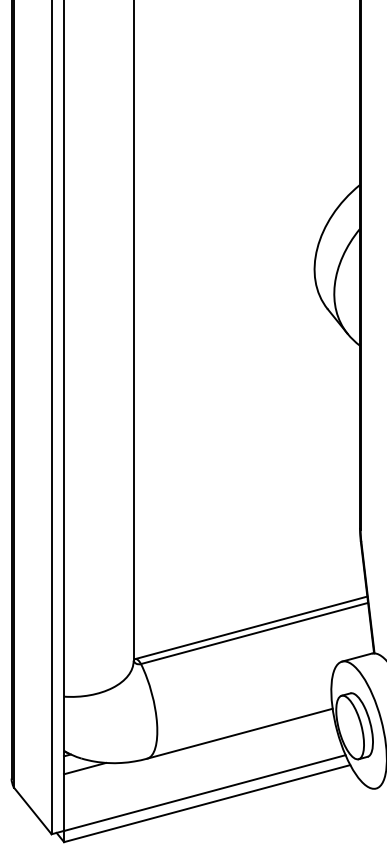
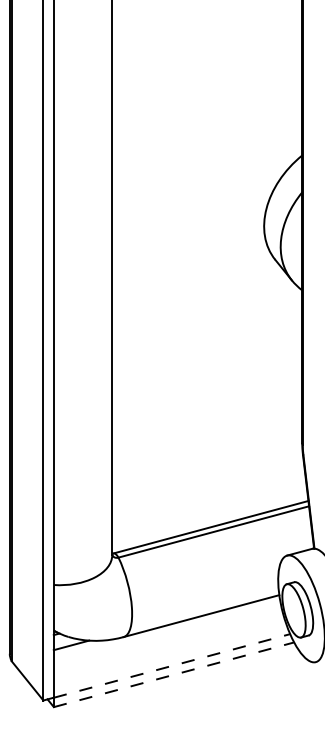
line: (205, 792) -> (172, 665), solid -> dashed
line: (207, 803) -> (174, 674), solid -> dashed

